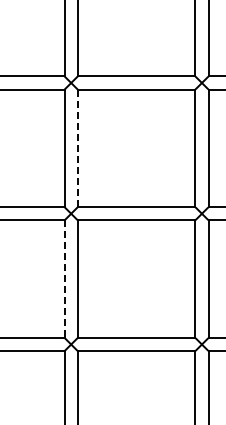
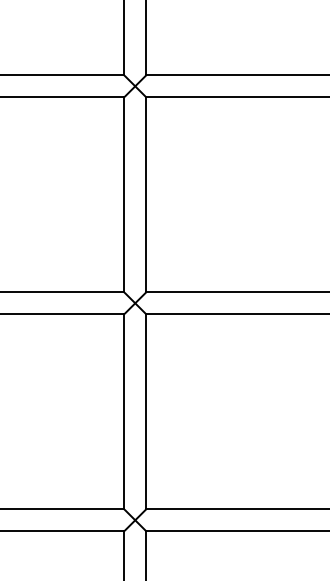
line: (77, 148) -> (145, 195), dashed -> solid
line: (64, 279) -> (124, 412), dashed -> solid

